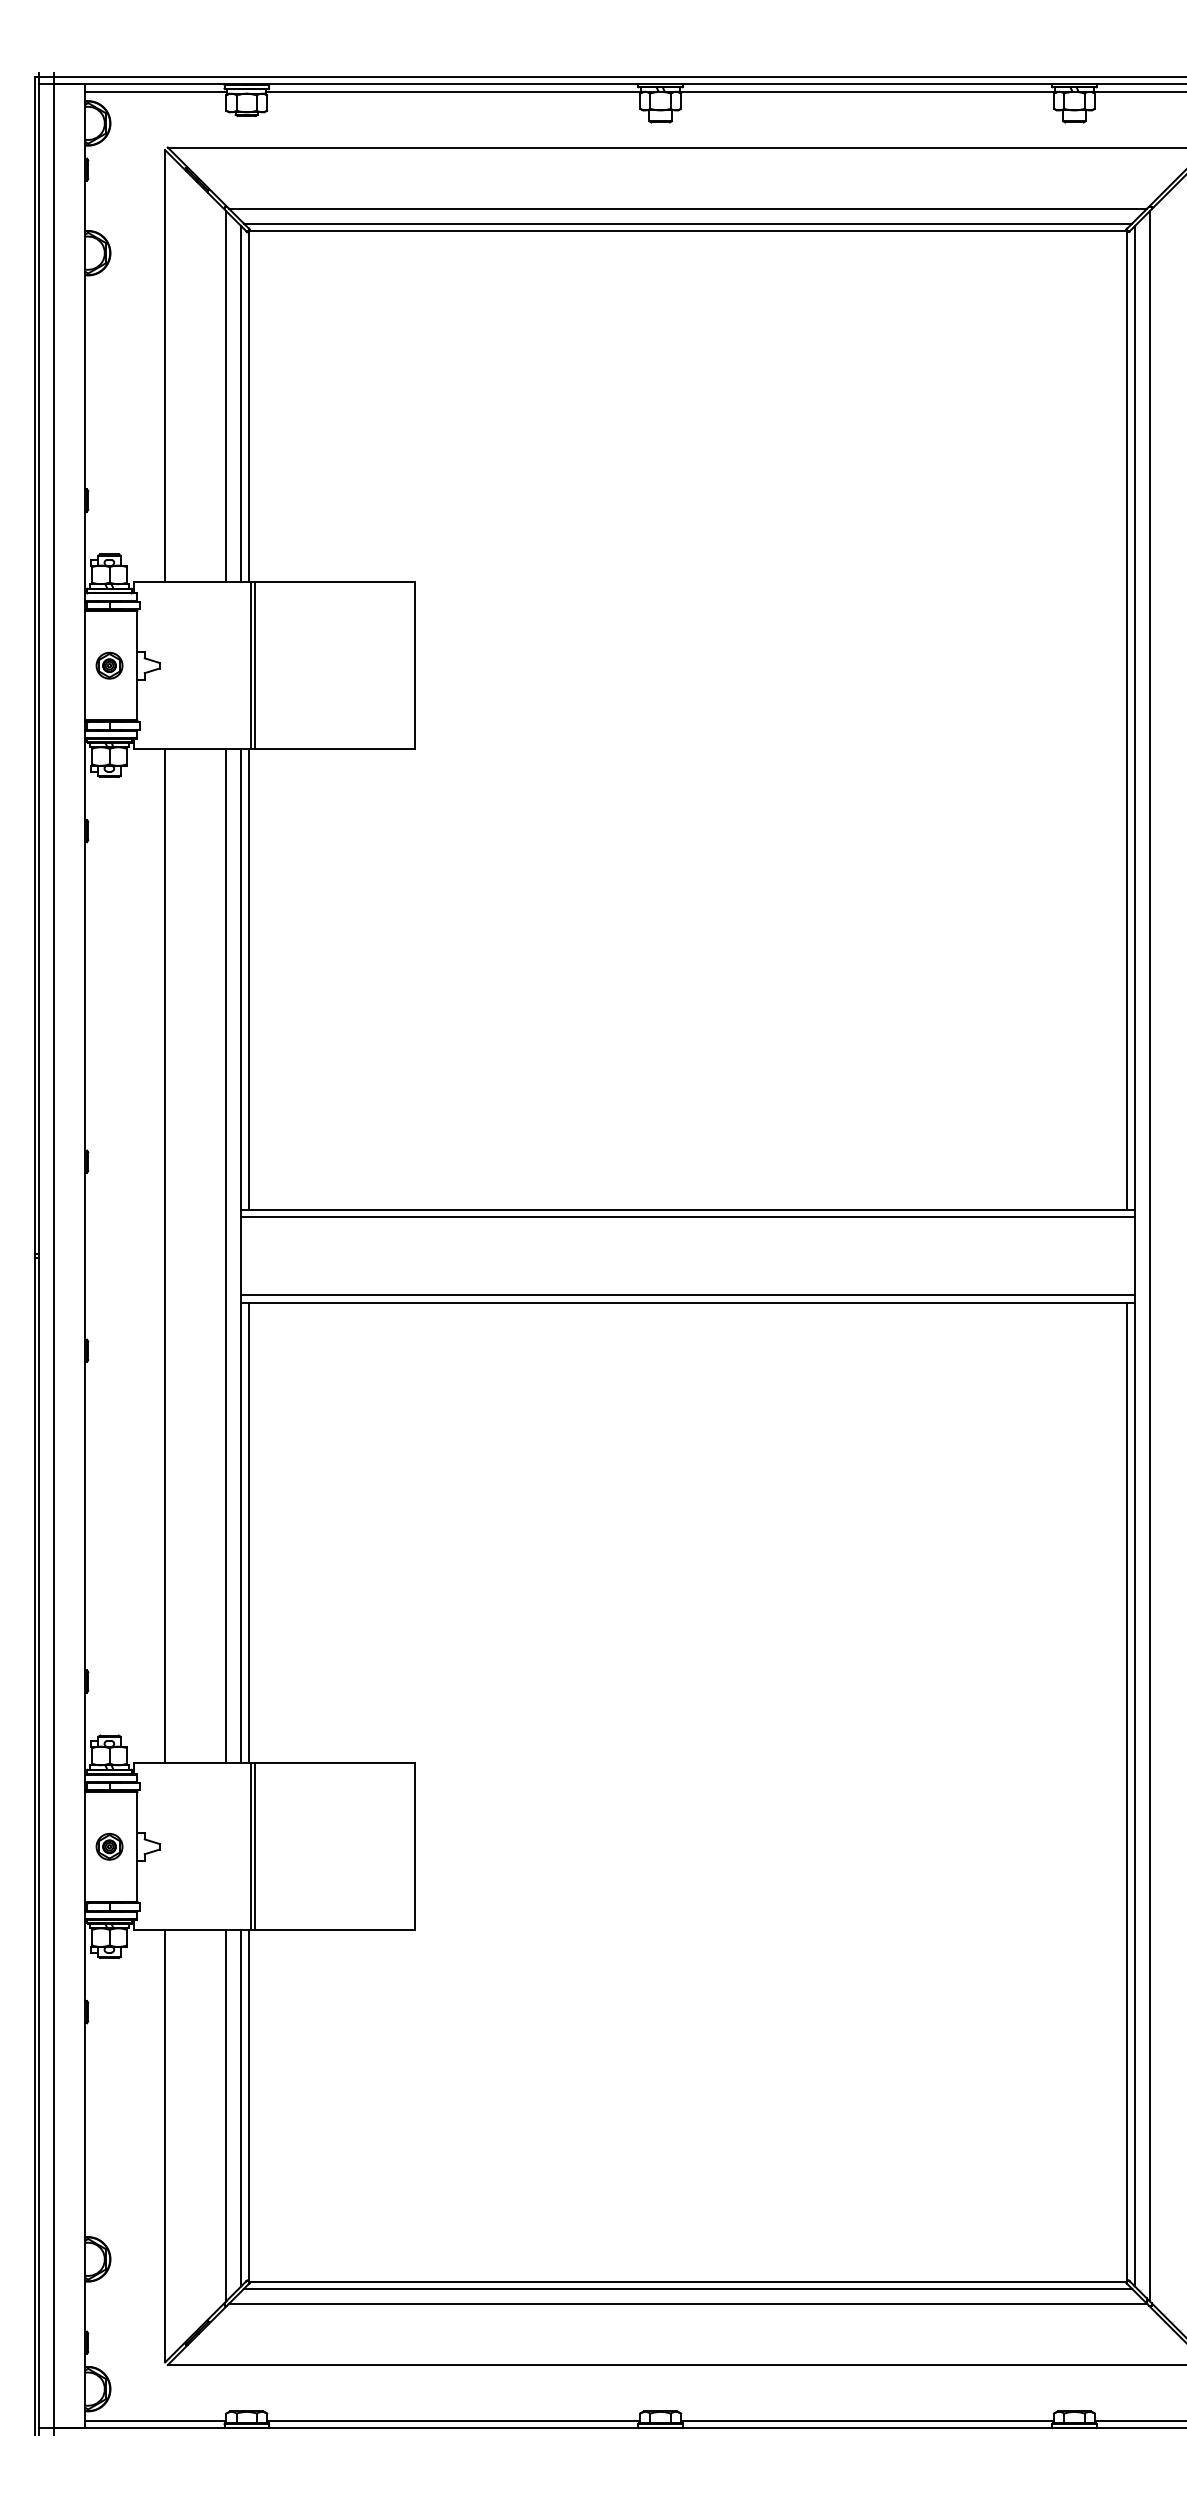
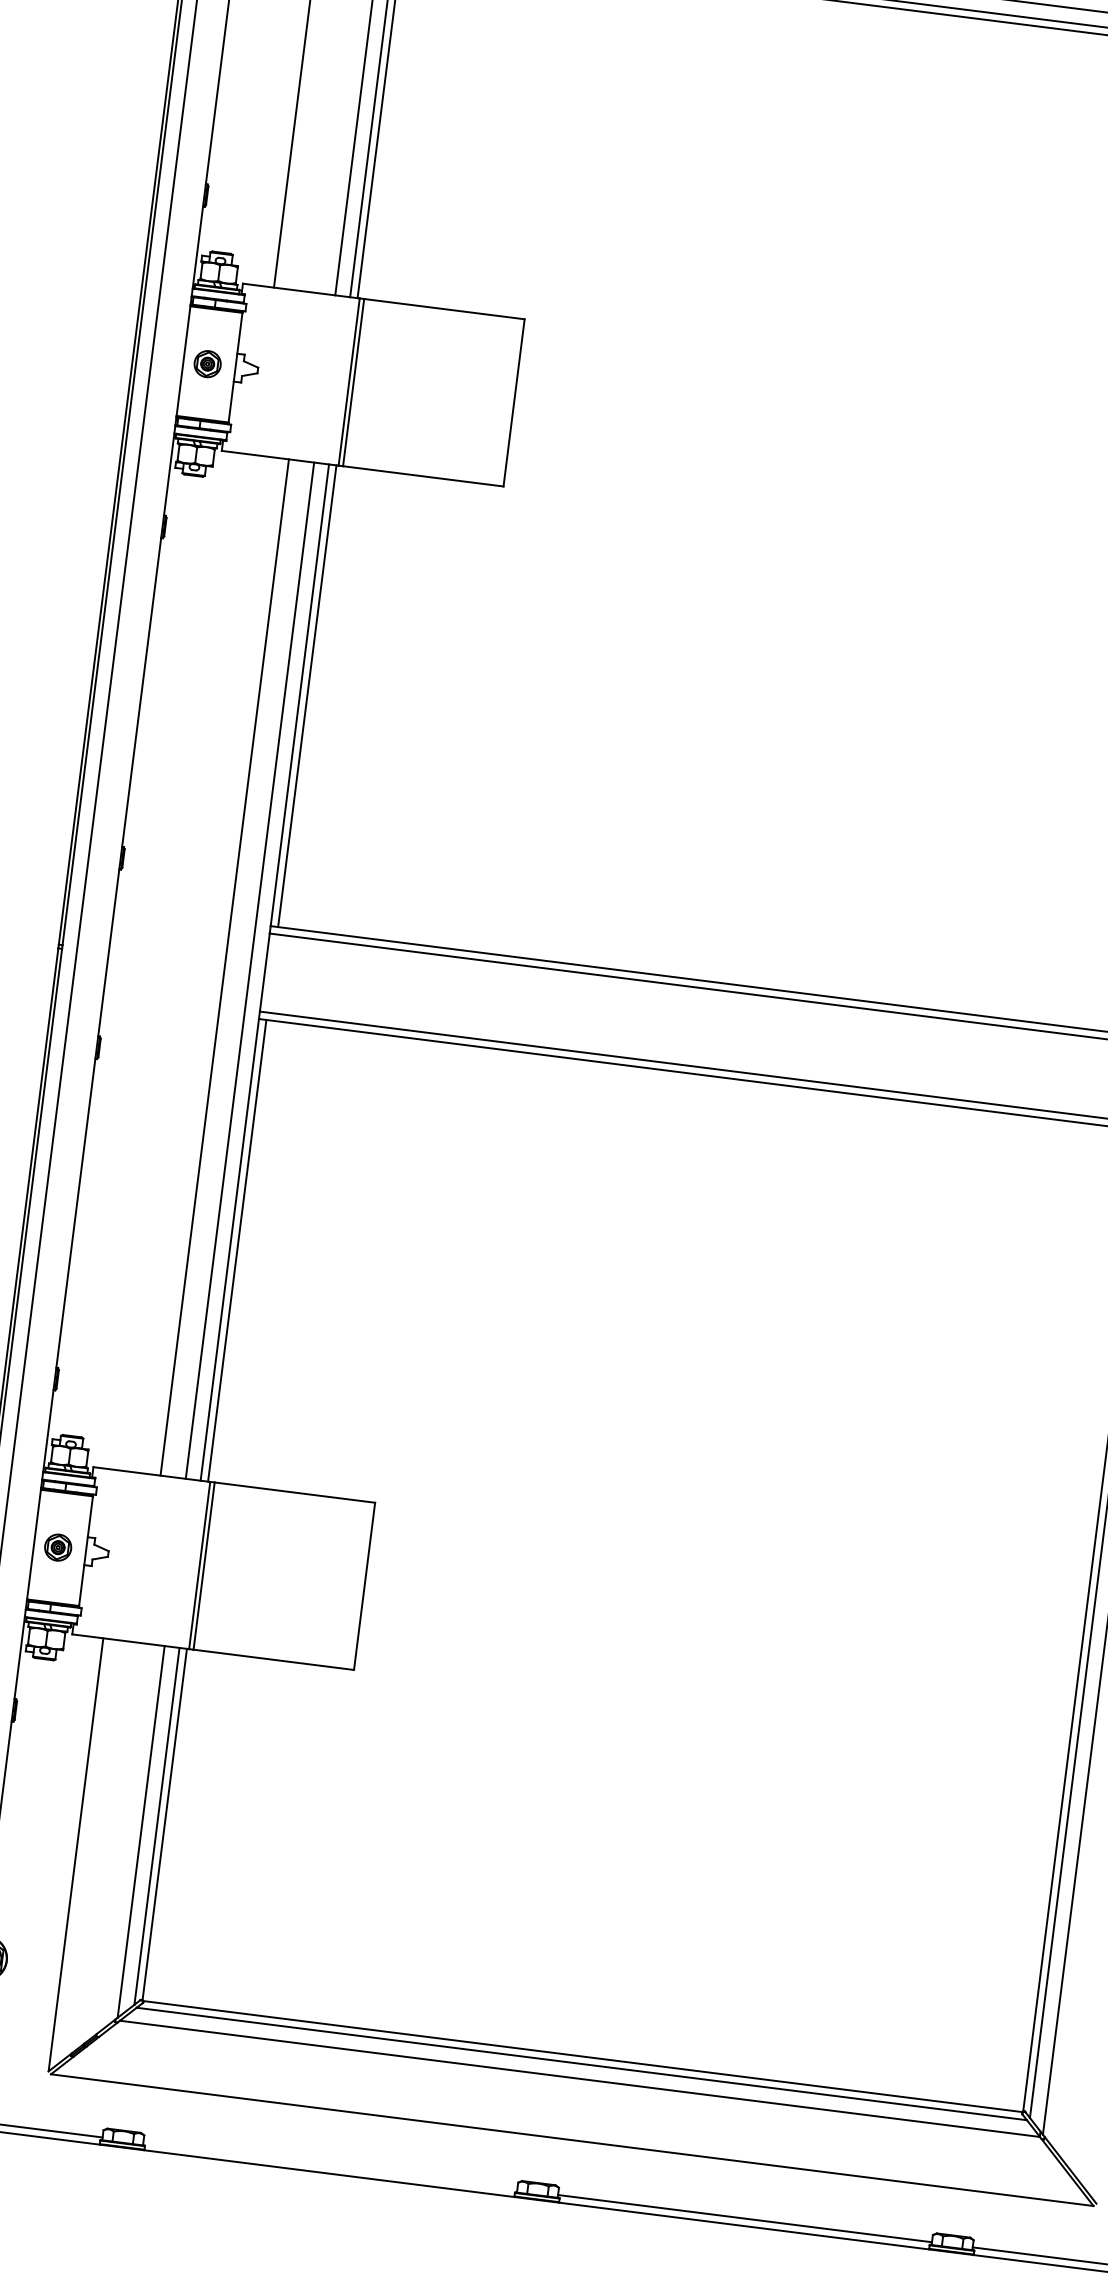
line: (165, 1256) -> (225, 967), moved
line: (453, 2420) -> (330, 2166), removed

